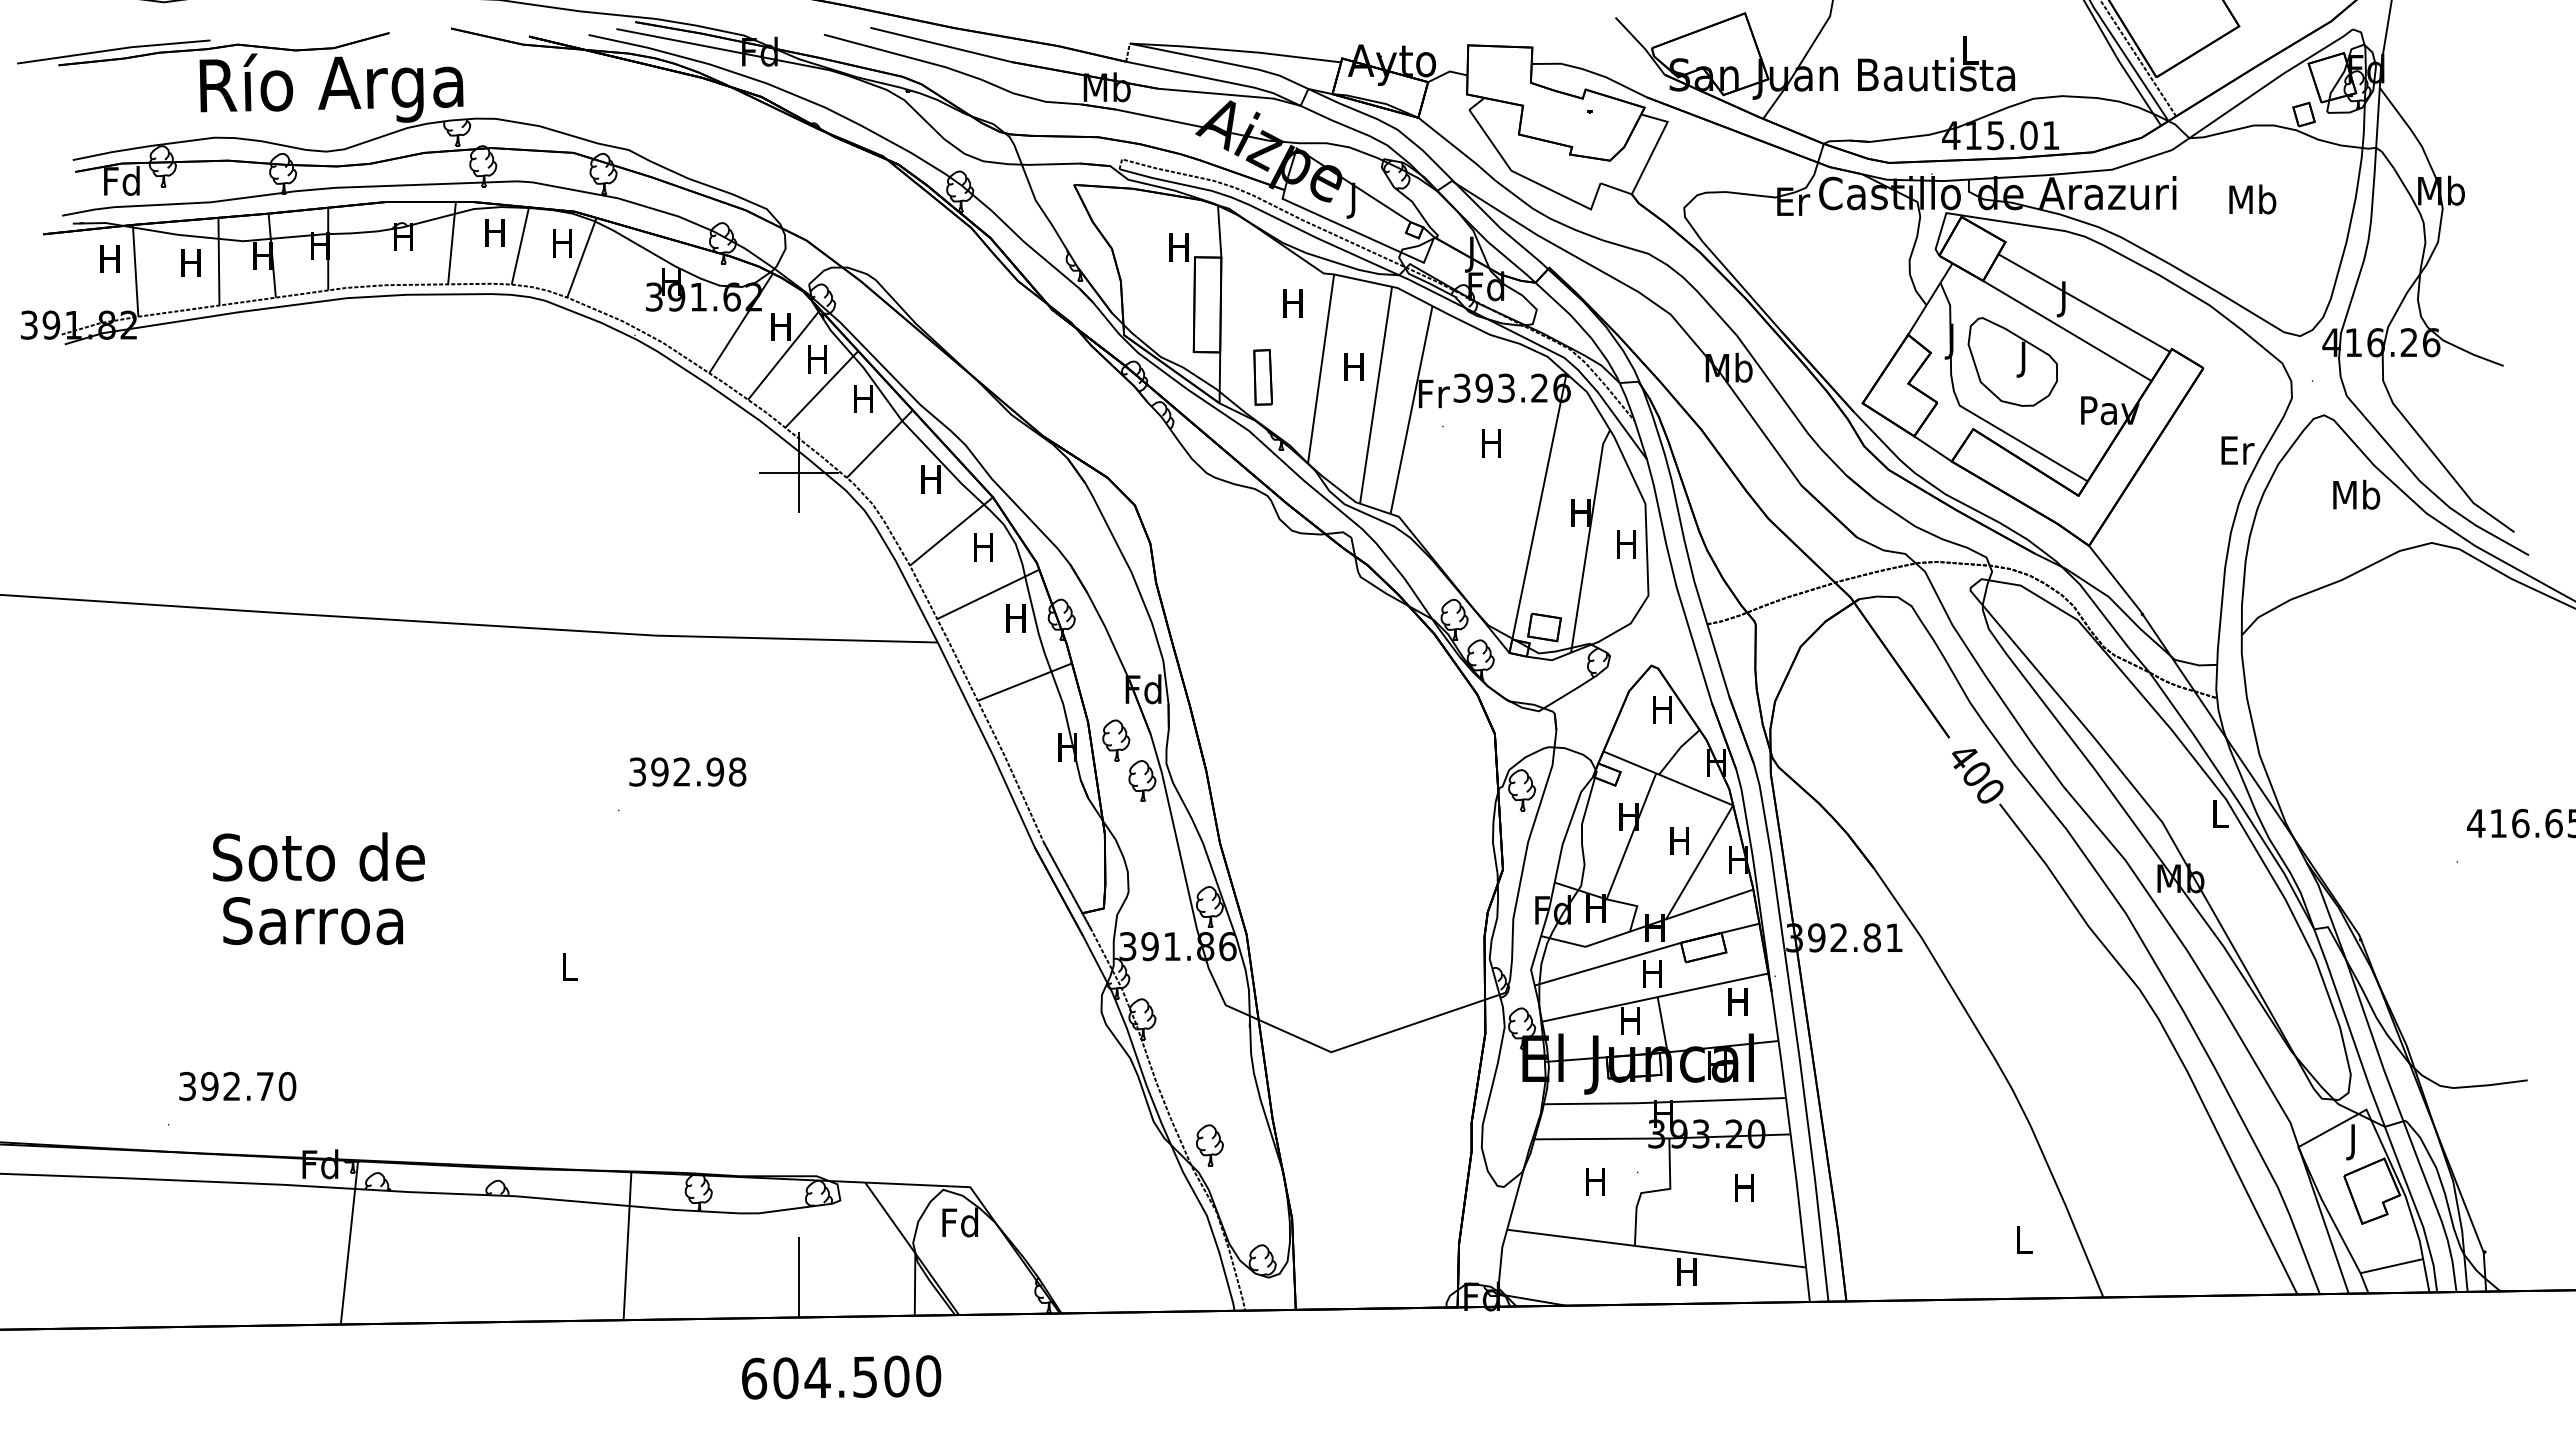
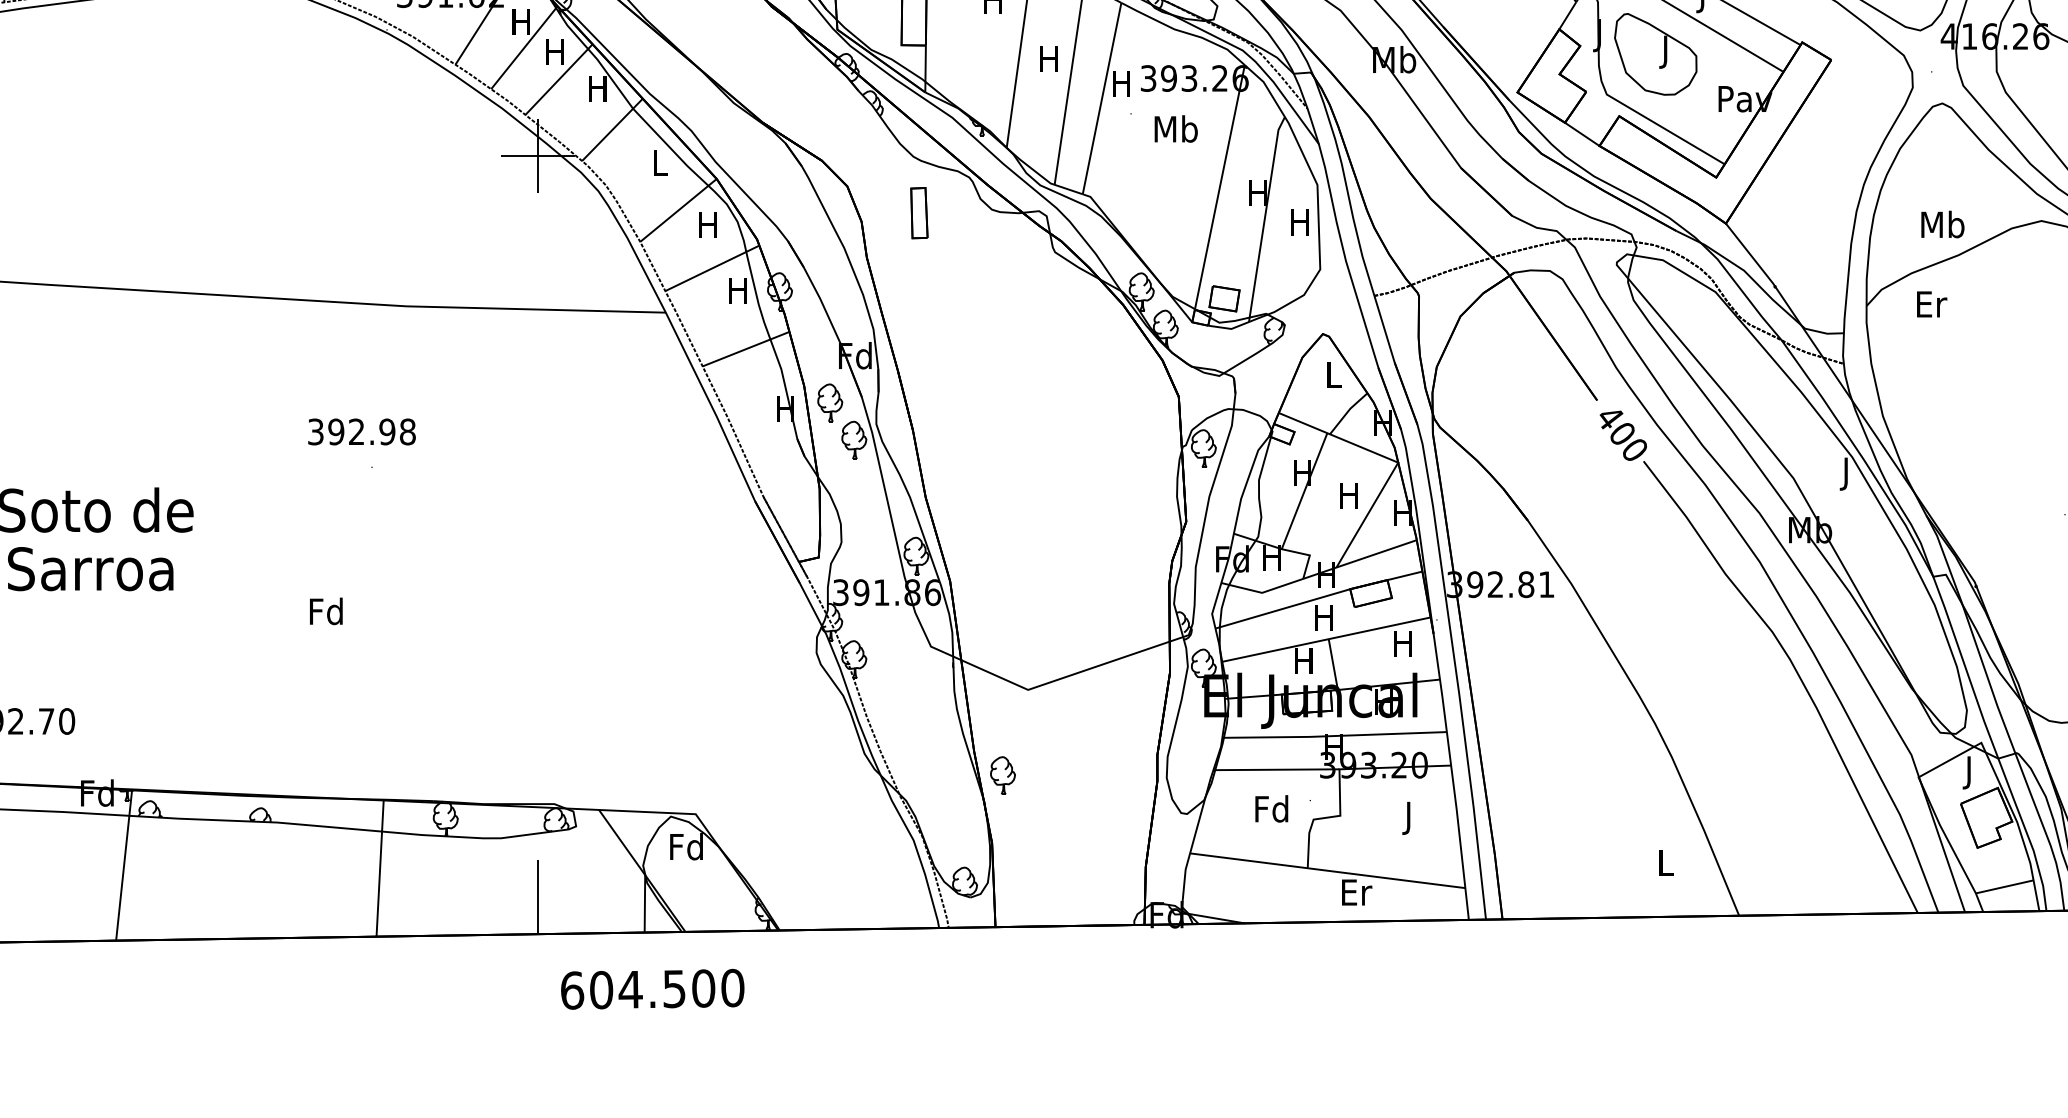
part: (1262, 377) -> (918, 213), moved
text: (1433, 393) -> (1122, 83), Fr -> H
text: (1491, 442) -> (1175, 128), H -> Mb
text: (2237, 450) -> (1931, 304), moved
text: (930, 479) -> (659, 162), H -> L
text: (2356, 494) -> (1942, 224), moved
text: (1662, 709) -> (1333, 374), H -> L
text: (687, 771) -> (361, 431), moved
text: (2220, 817) -> (1846, 473), L -> J
text: (568, 966) -> (325, 610), L -> Fd
part: (1209, 1145) -> (1002, 775), moved
text: (1595, 1181) -> (1271, 808), H -> Fd
text: (1744, 1191) -> (1408, 818), H -> J
text: (1688, 1272) -> (1357, 892), H -> Er
text: (841, 1377) -> (652, 989), moved

